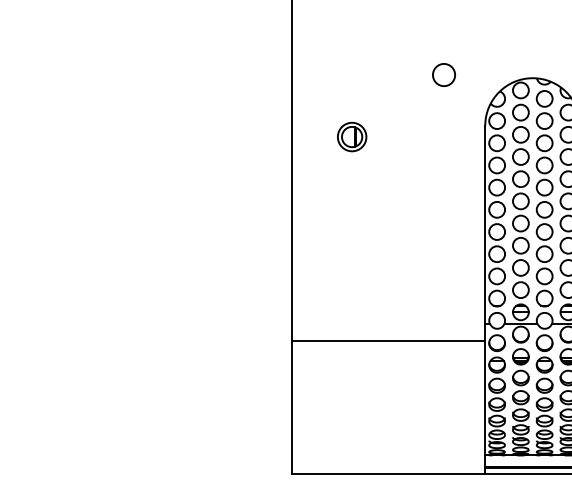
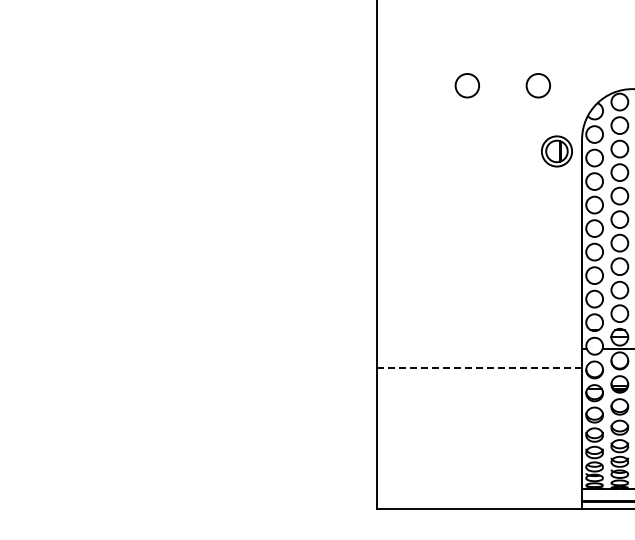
circle: (376, 74) -> (466, 85), added
part: (351, 137) -> (556, 151), moved
line: (389, 340) -> (480, 367), solid -> dashed

